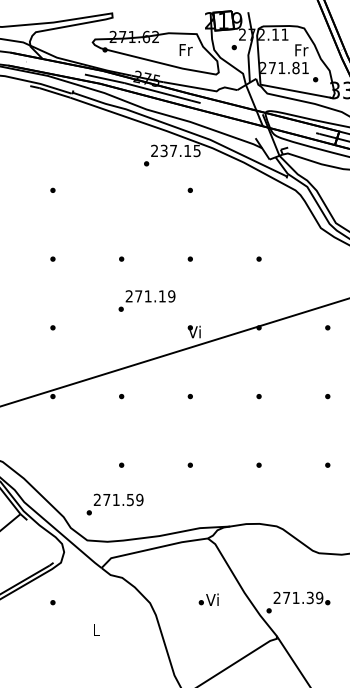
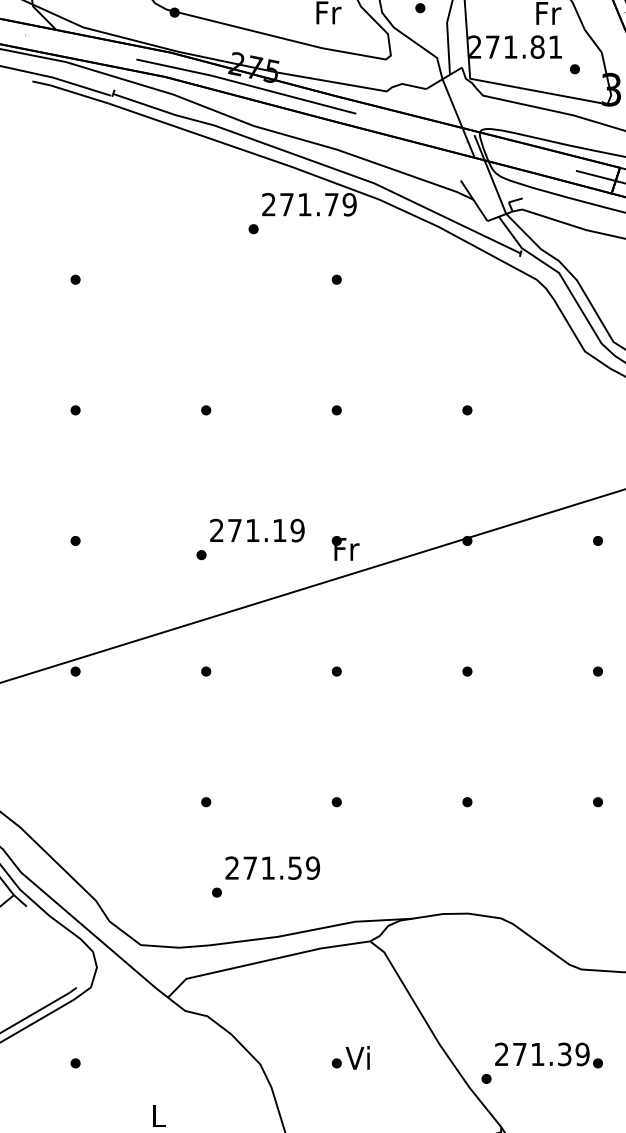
text: (180, 150) -> (318, 203), 237.15 -> 271.79
text: (146, 300) -> (249, 538), moved
text: (195, 331) -> (346, 547), Vi -> Fr
text: (114, 504) -> (264, 876), moved
text: (208, 599) -> (350, 1057), moved

